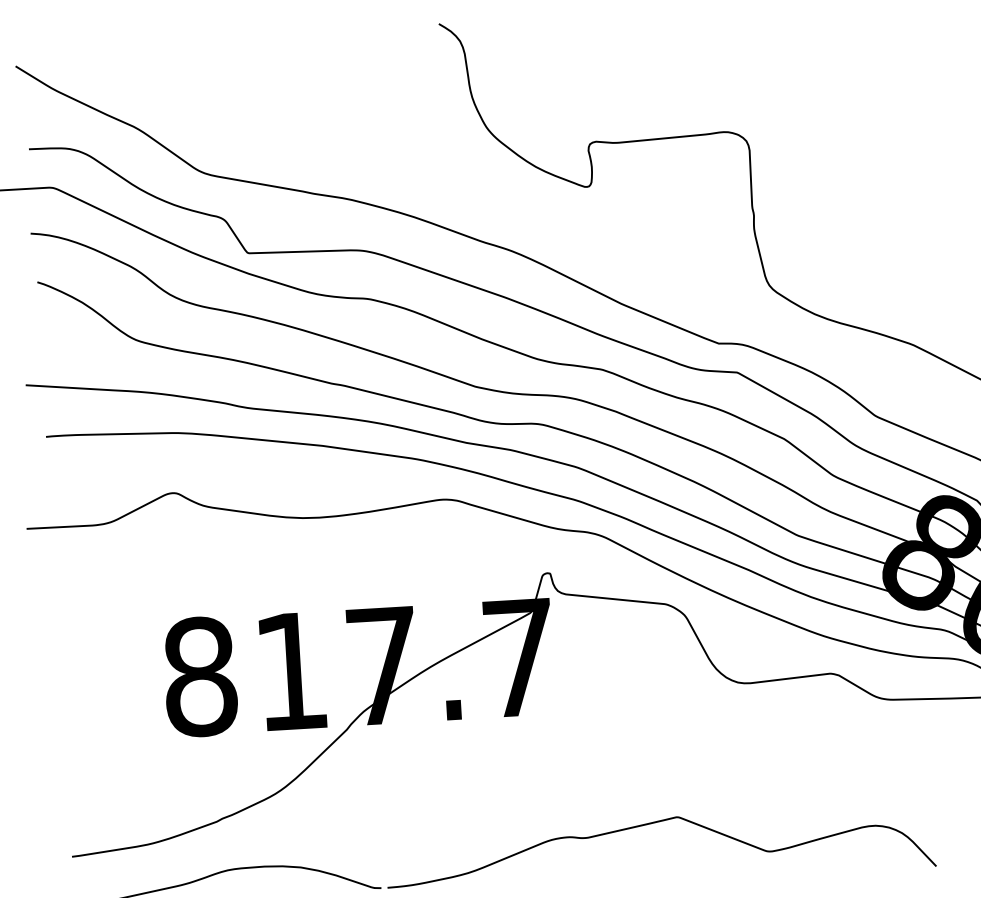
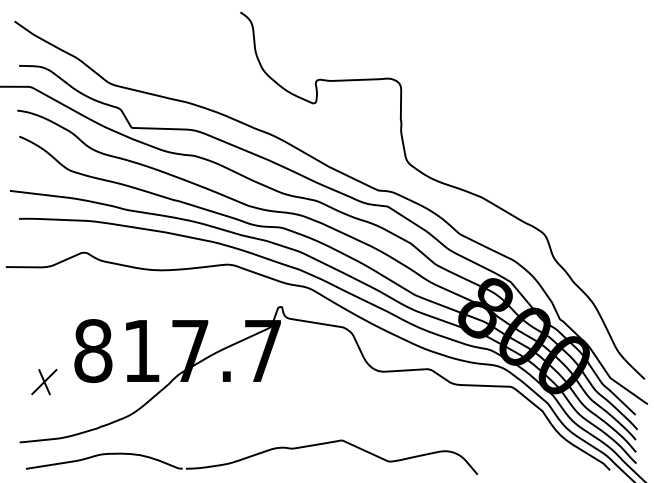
part: (112, 741) -> (44, 382), added

